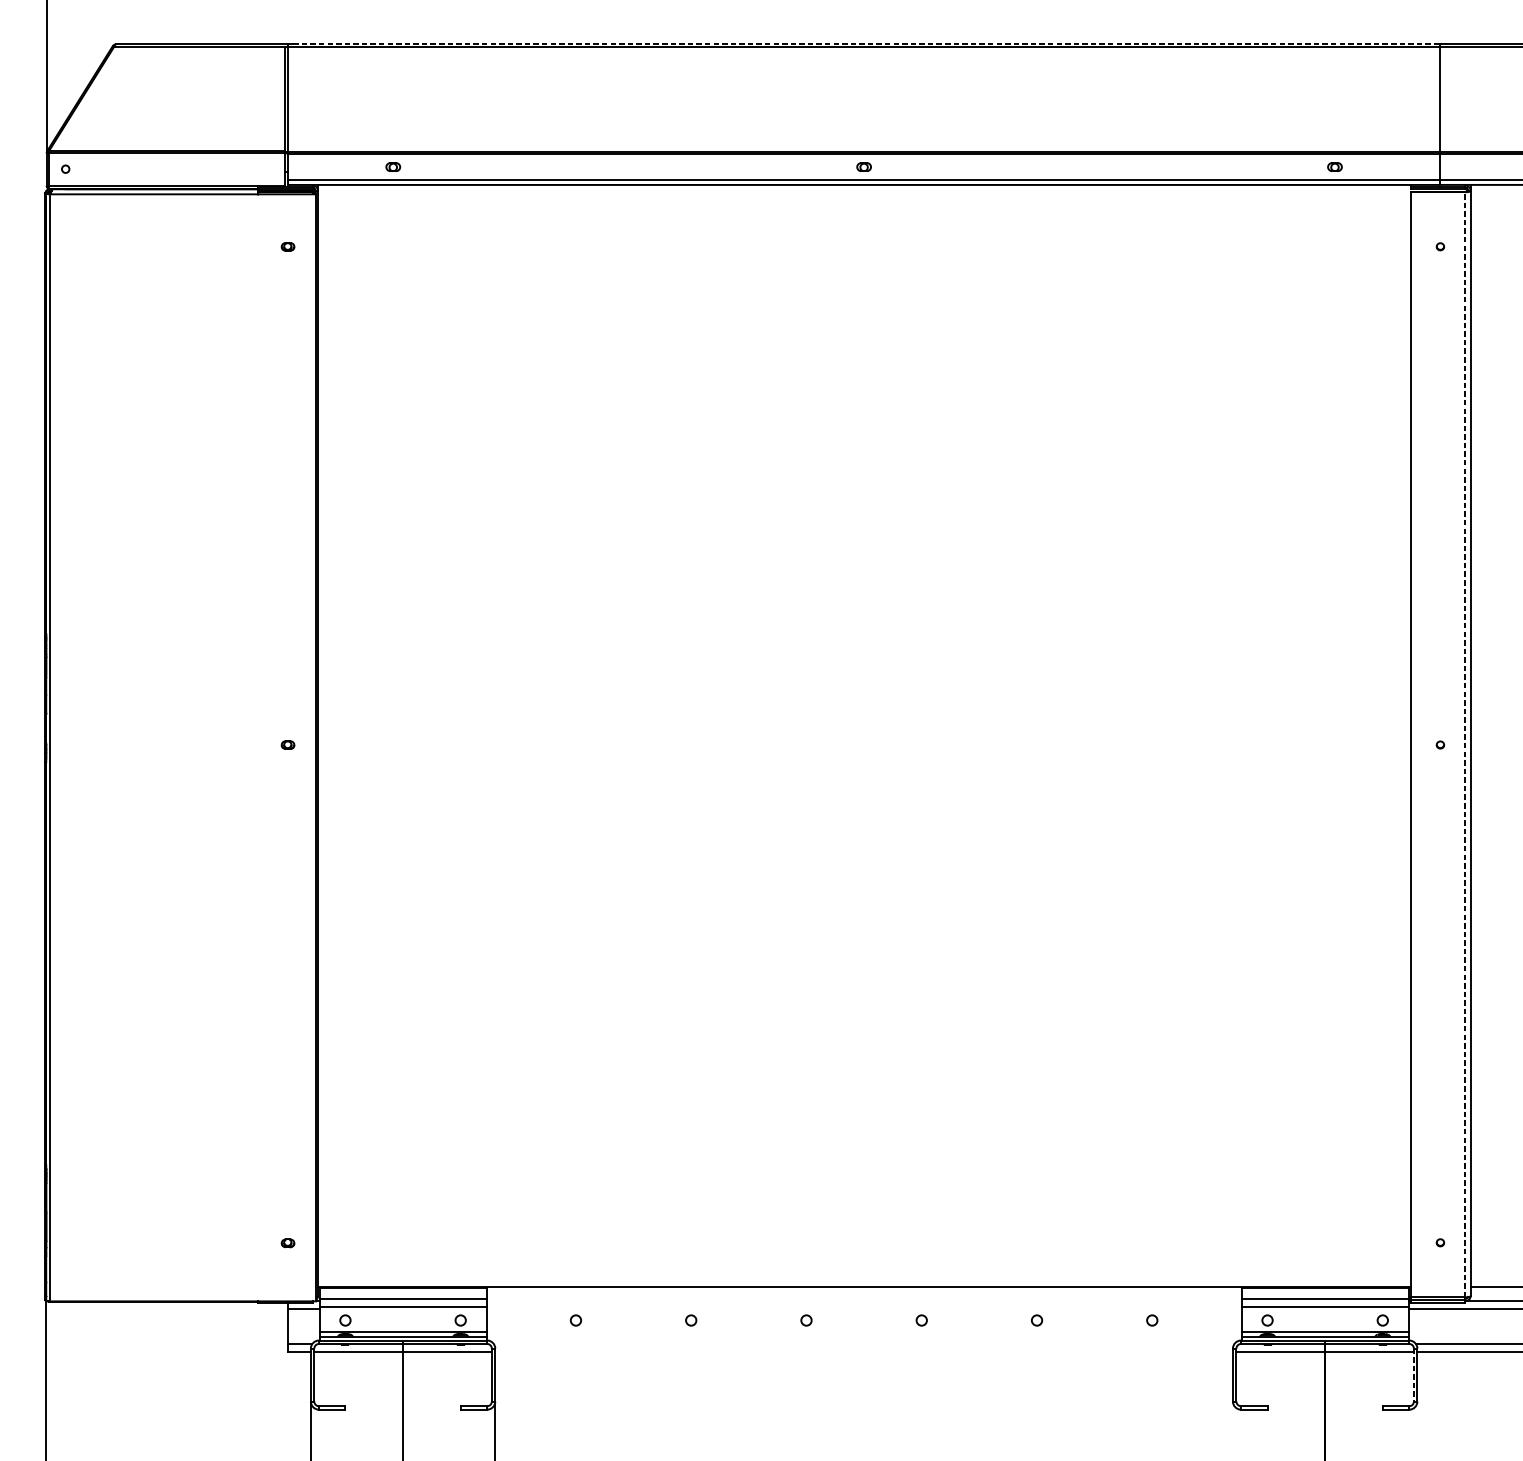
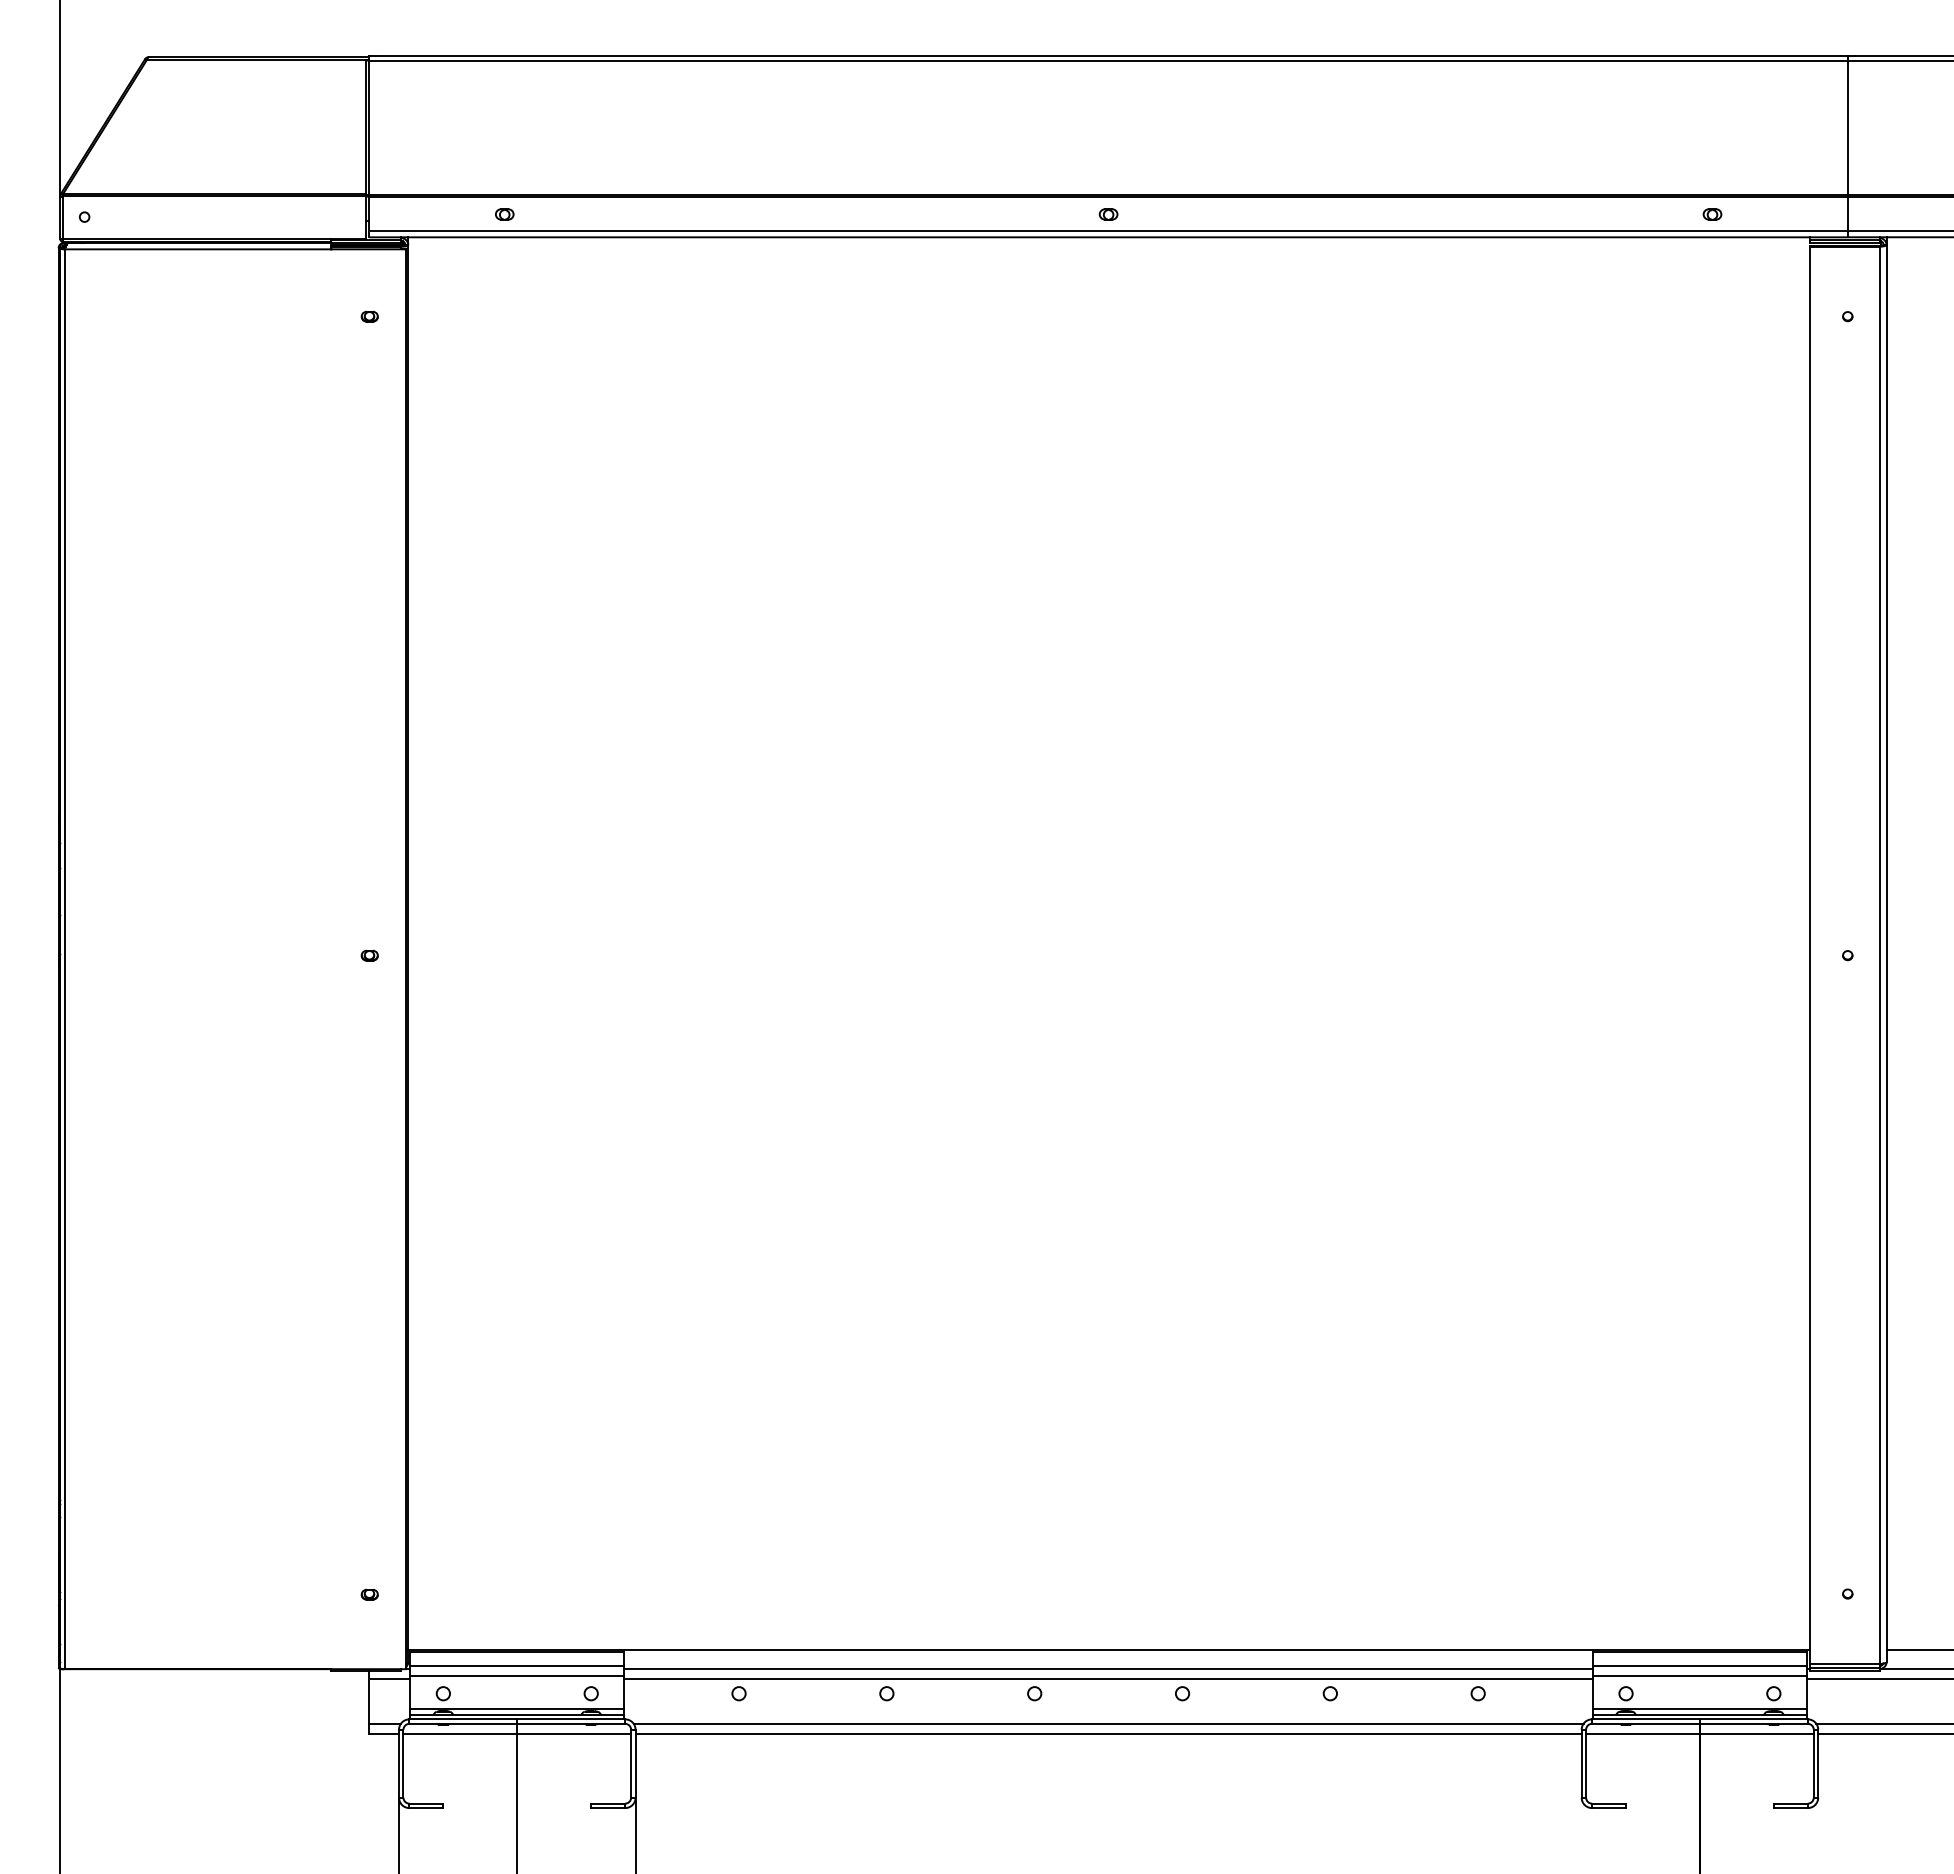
line: (864, 43) -> (1109, 56), dashed -> solid
line: (1465, 744) -> (1879, 955), dashed -> solid
line: (864, 1300) -> (1108, 1668), added
line: (864, 1308) -> (1108, 1678), added
line: (864, 1343) -> (1108, 1723), added
line: (864, 1352) -> (1108, 1734), added
line: (1413, 1375) -> (1813, 1764), dashed -> solid

